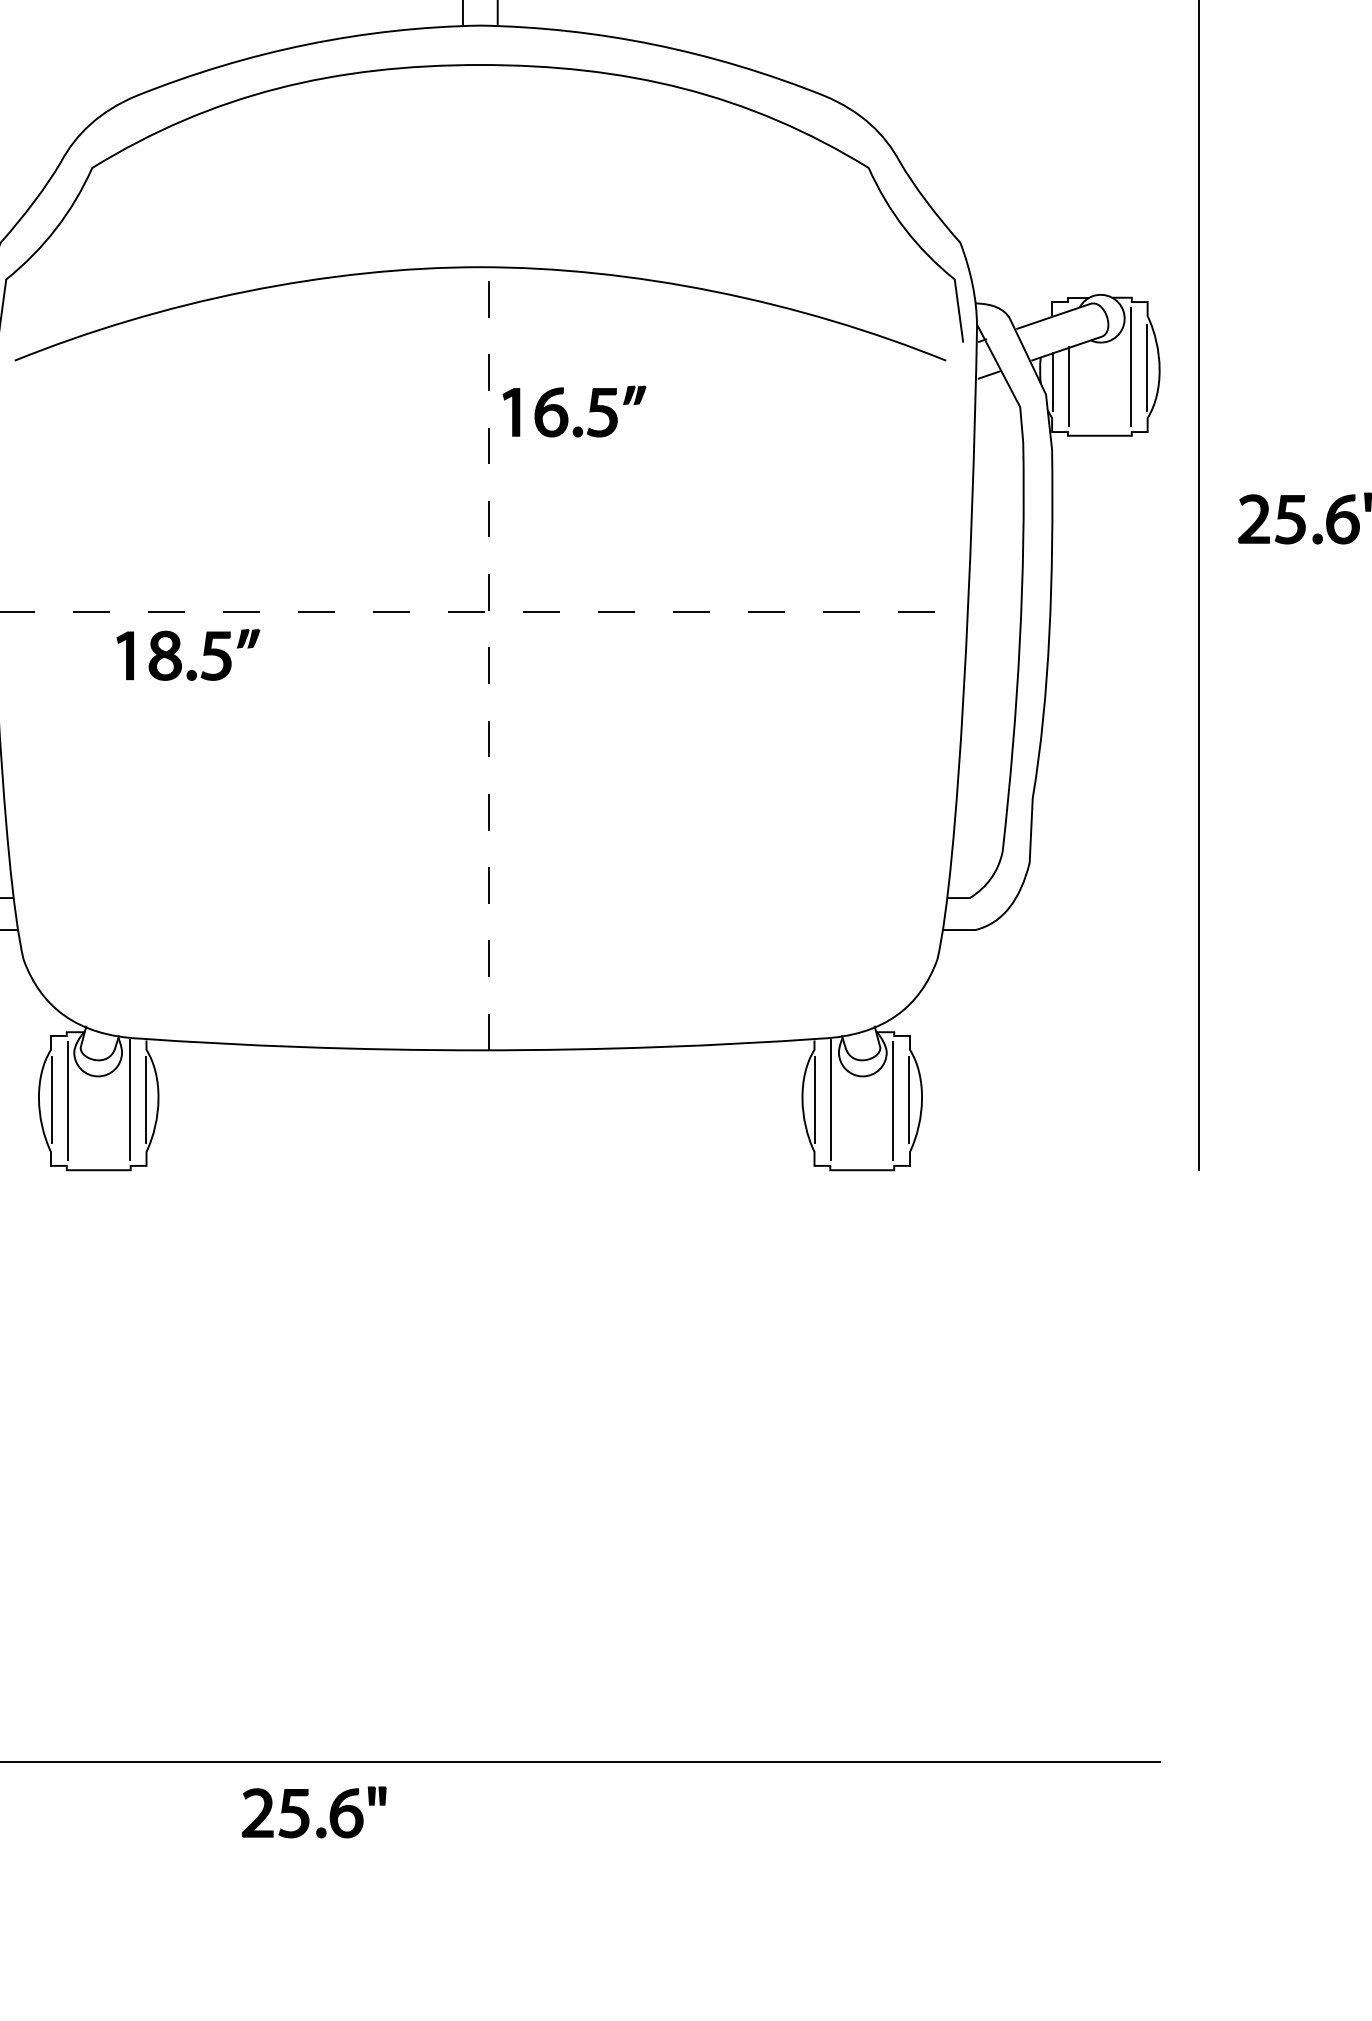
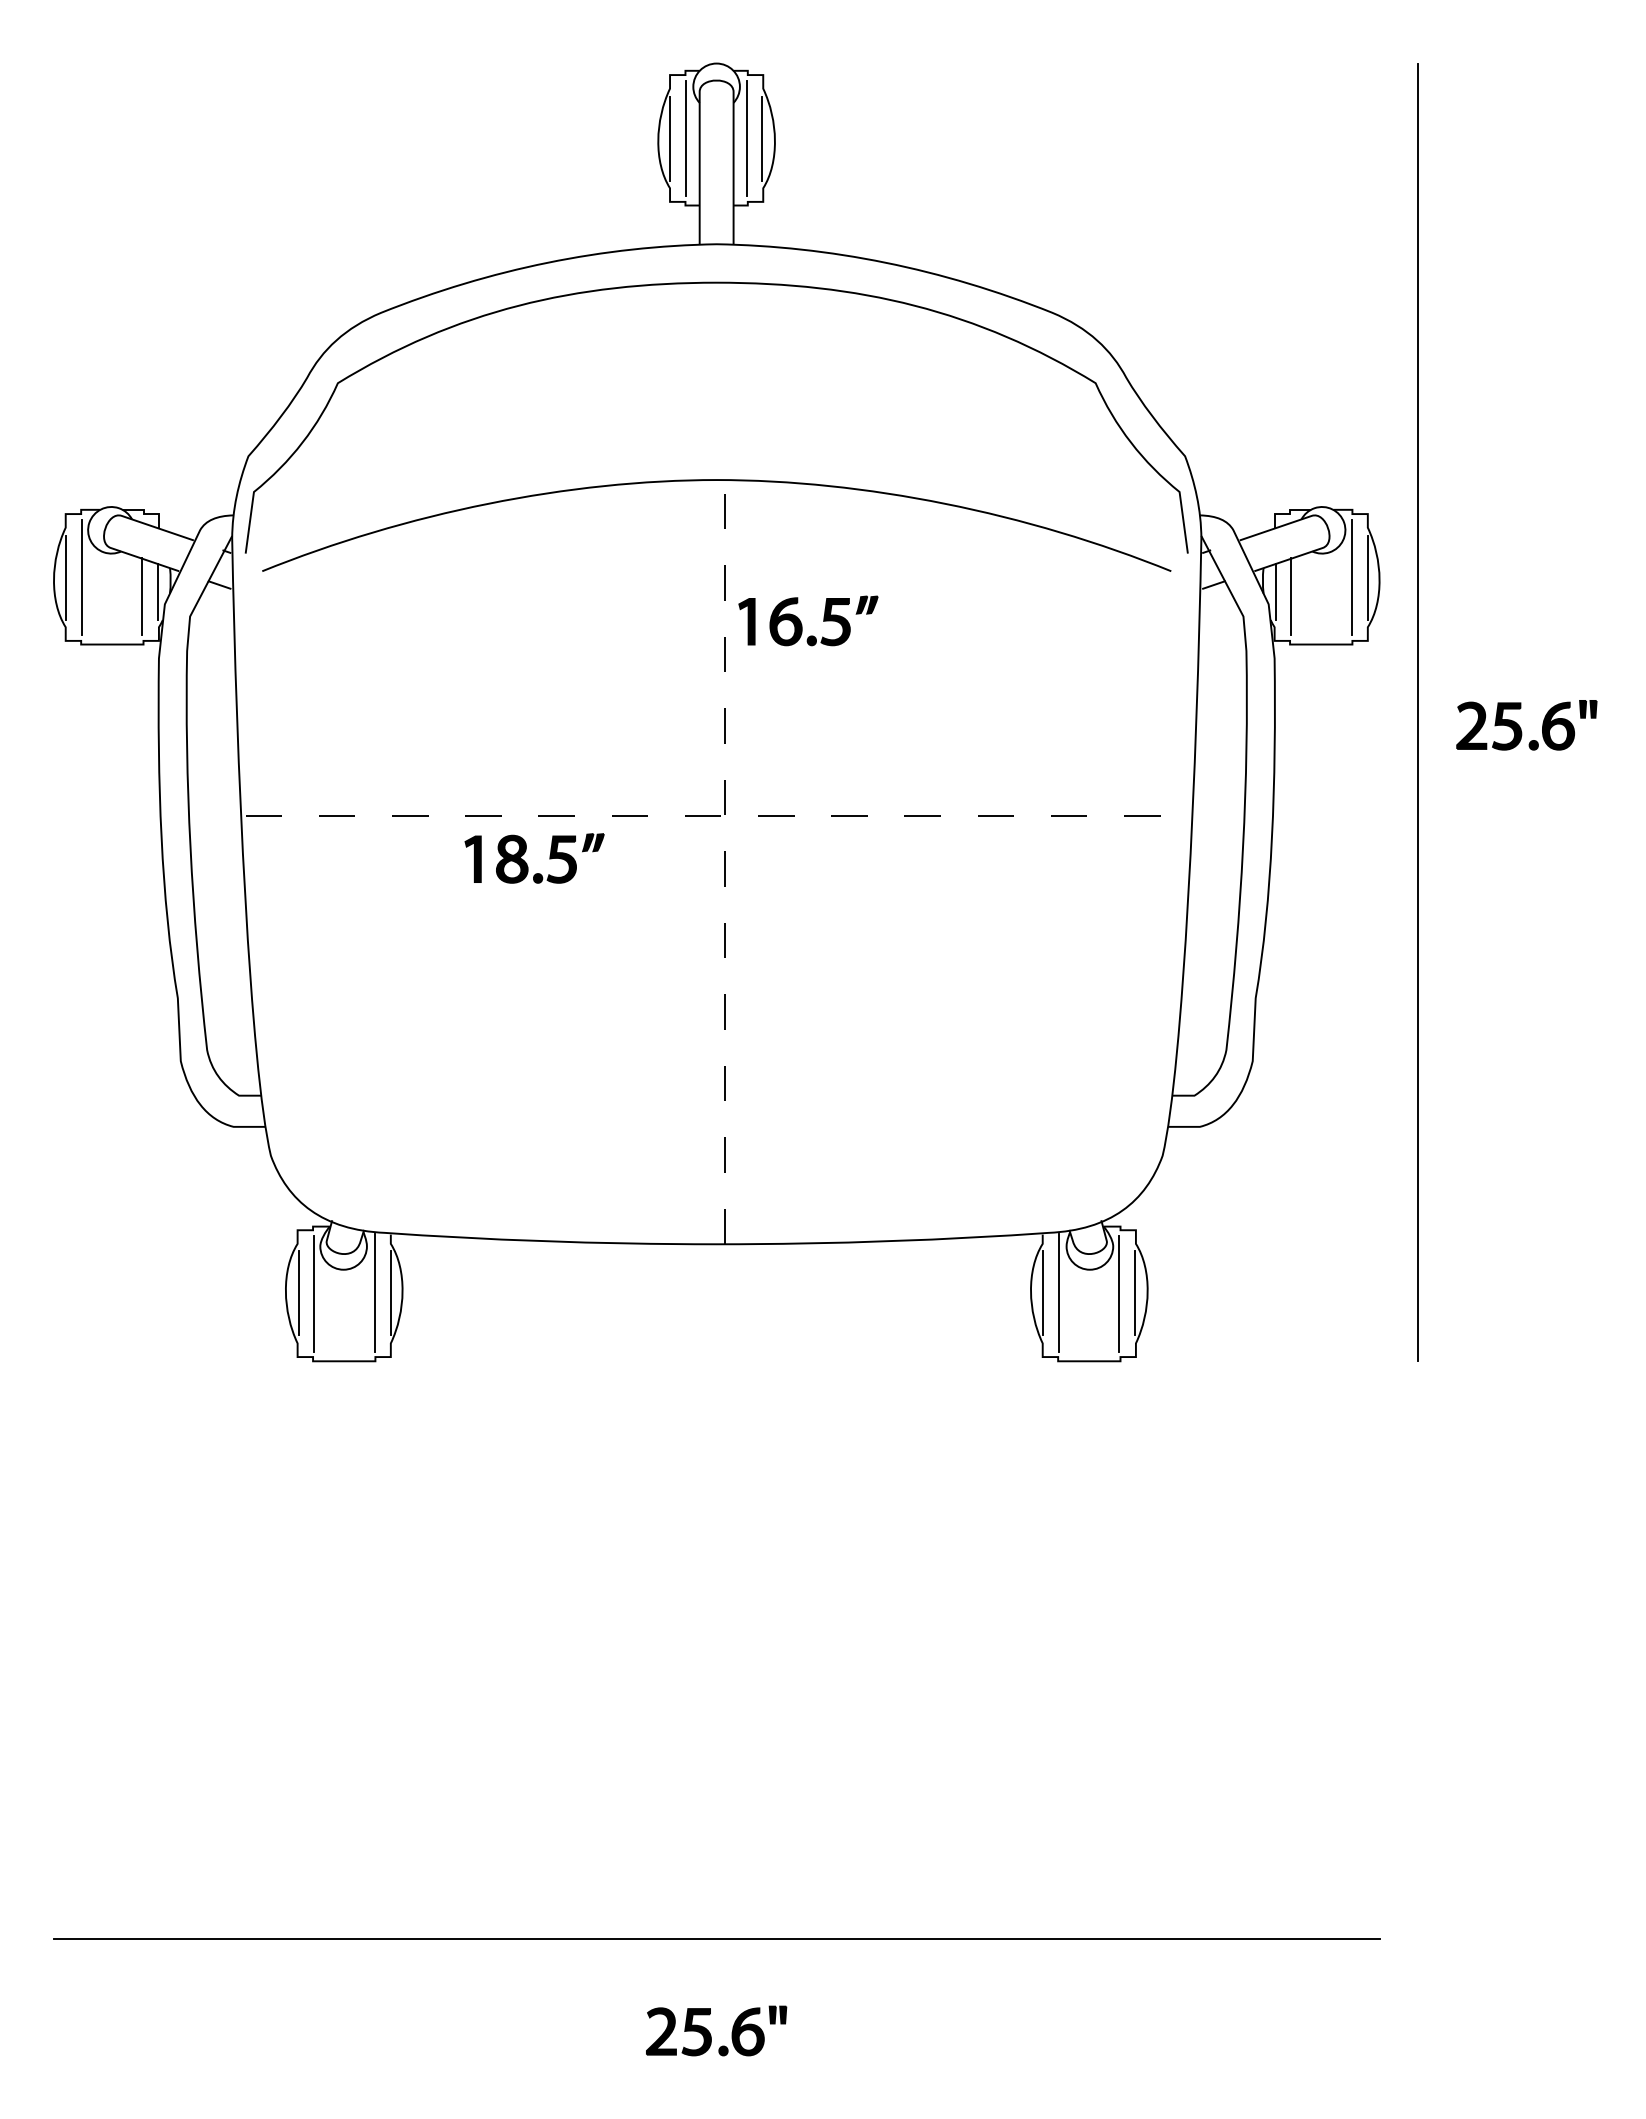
part: (179, 659) -> (526, 862), moved
part: (308, 1814) -> (710, 2033), moved

